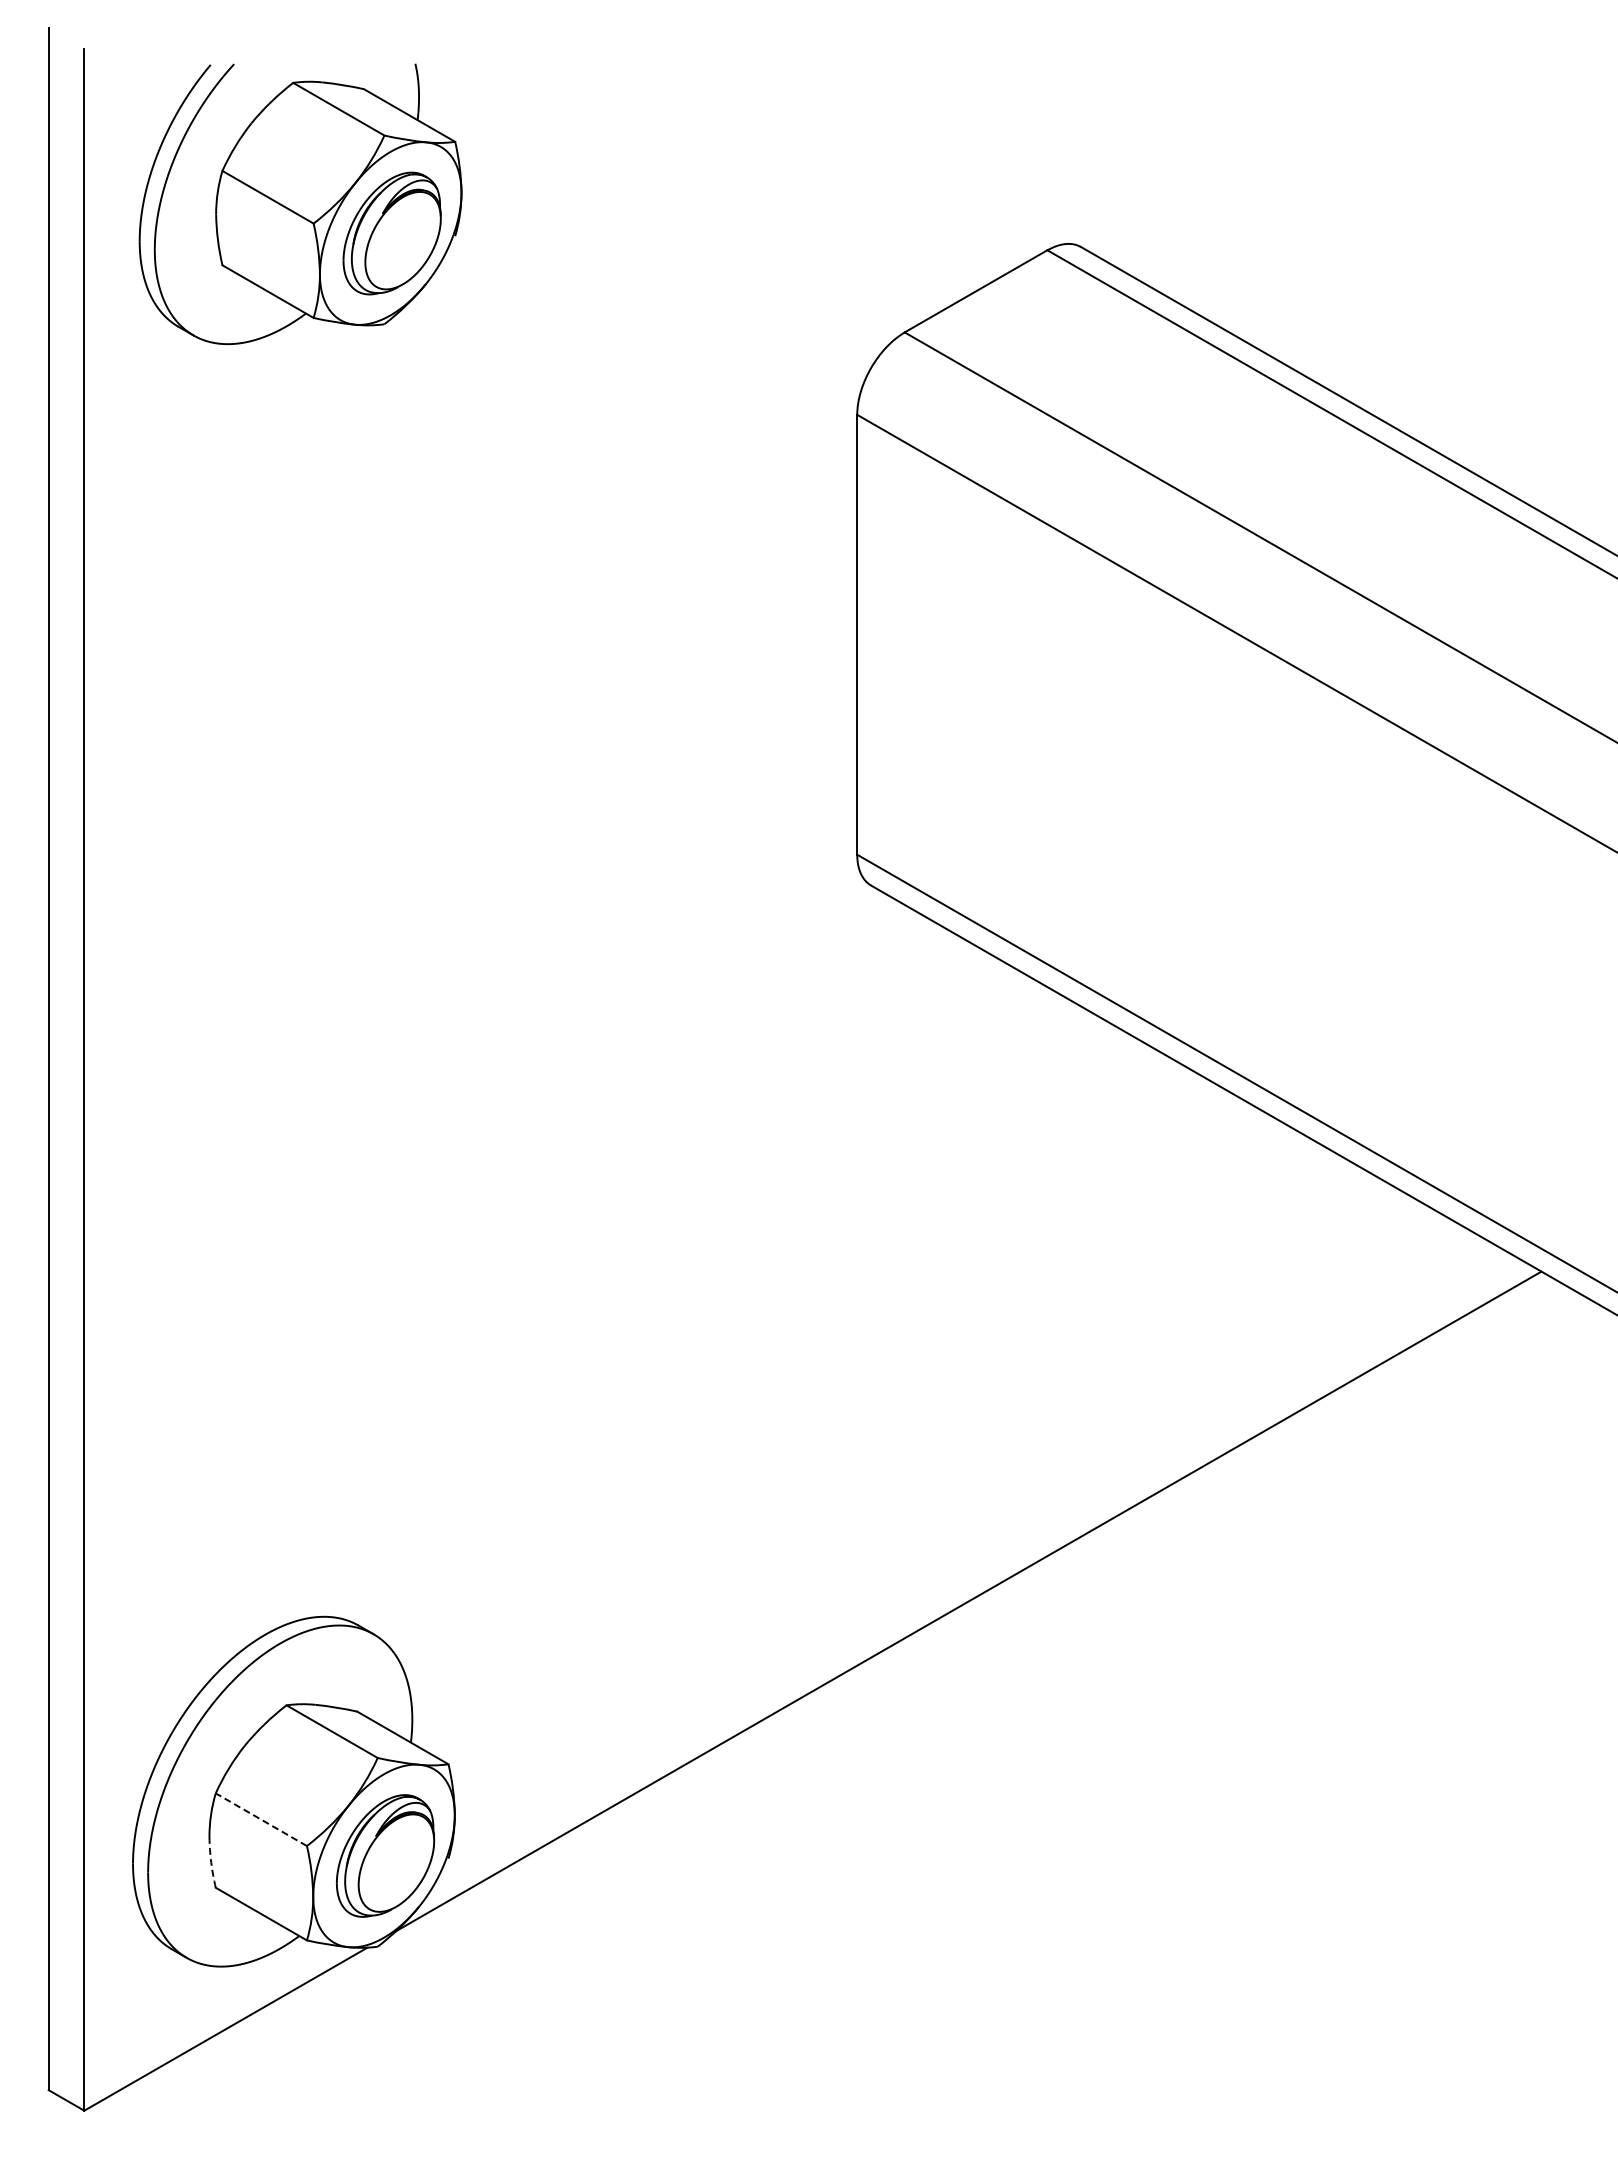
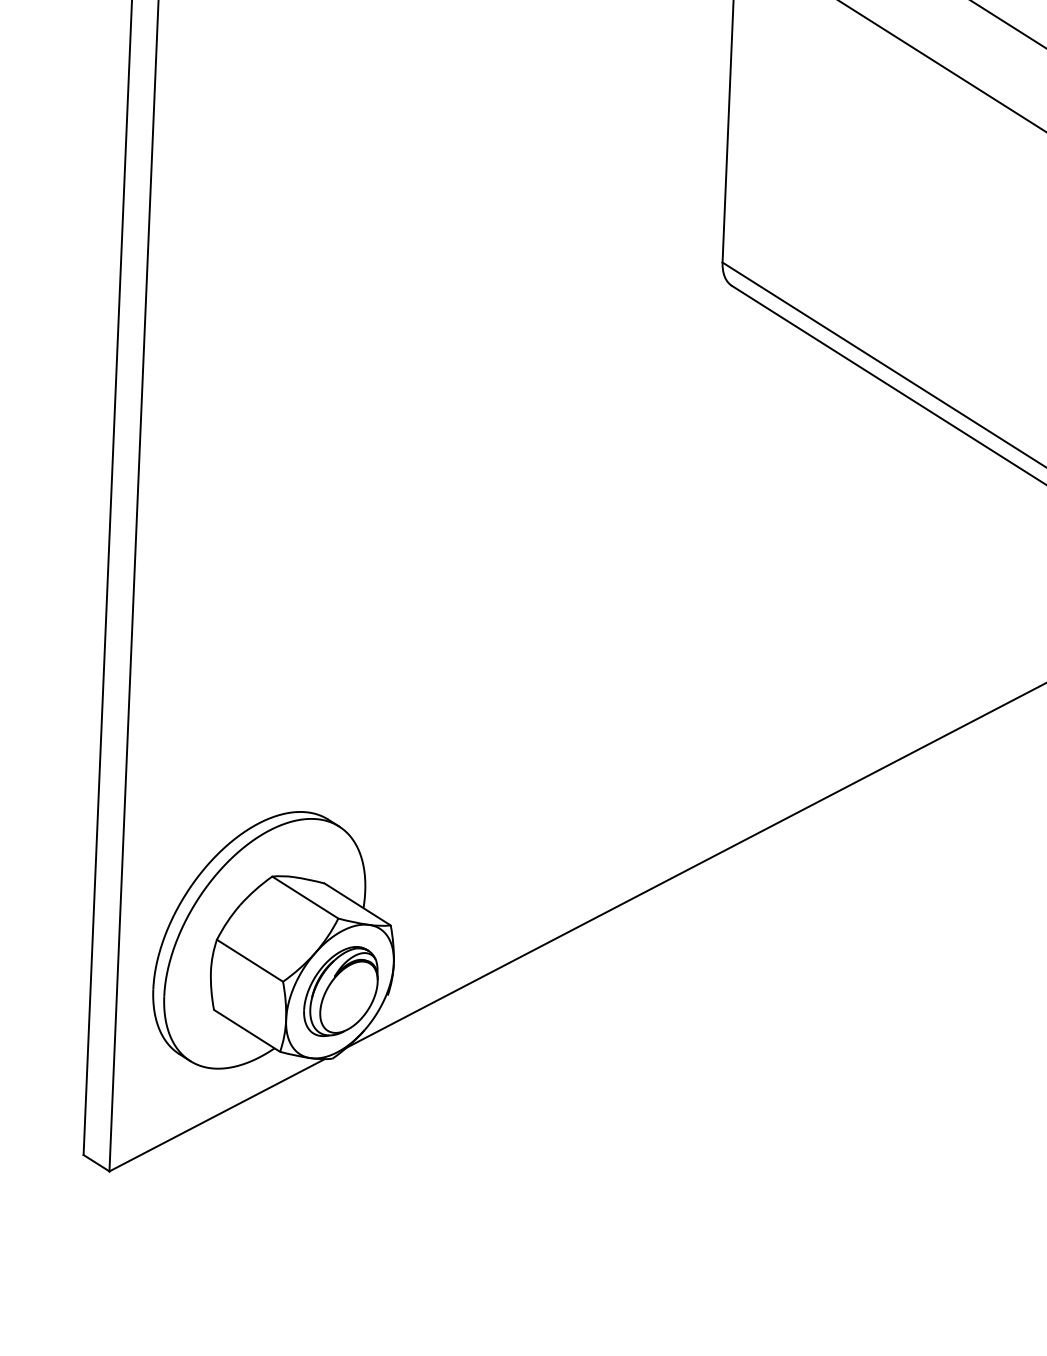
line: (261, 1819) -> (250, 960), dashed -> solid
arc: (211, 1862) -> (211, 991), dashed -> solid

